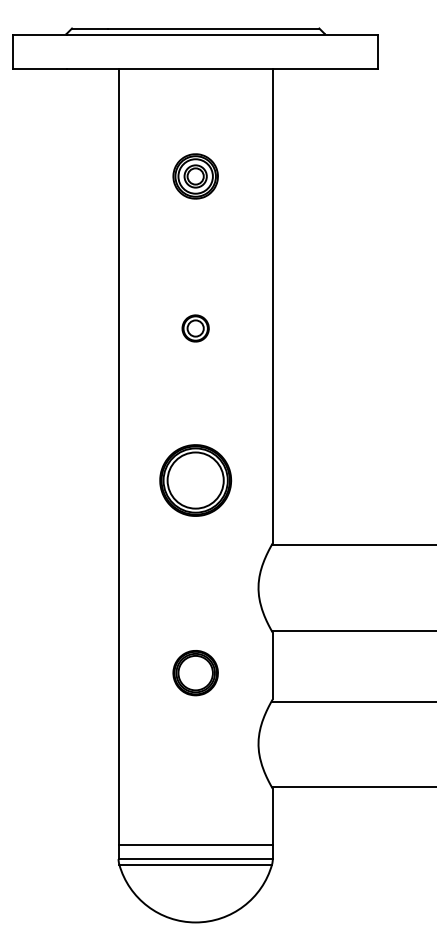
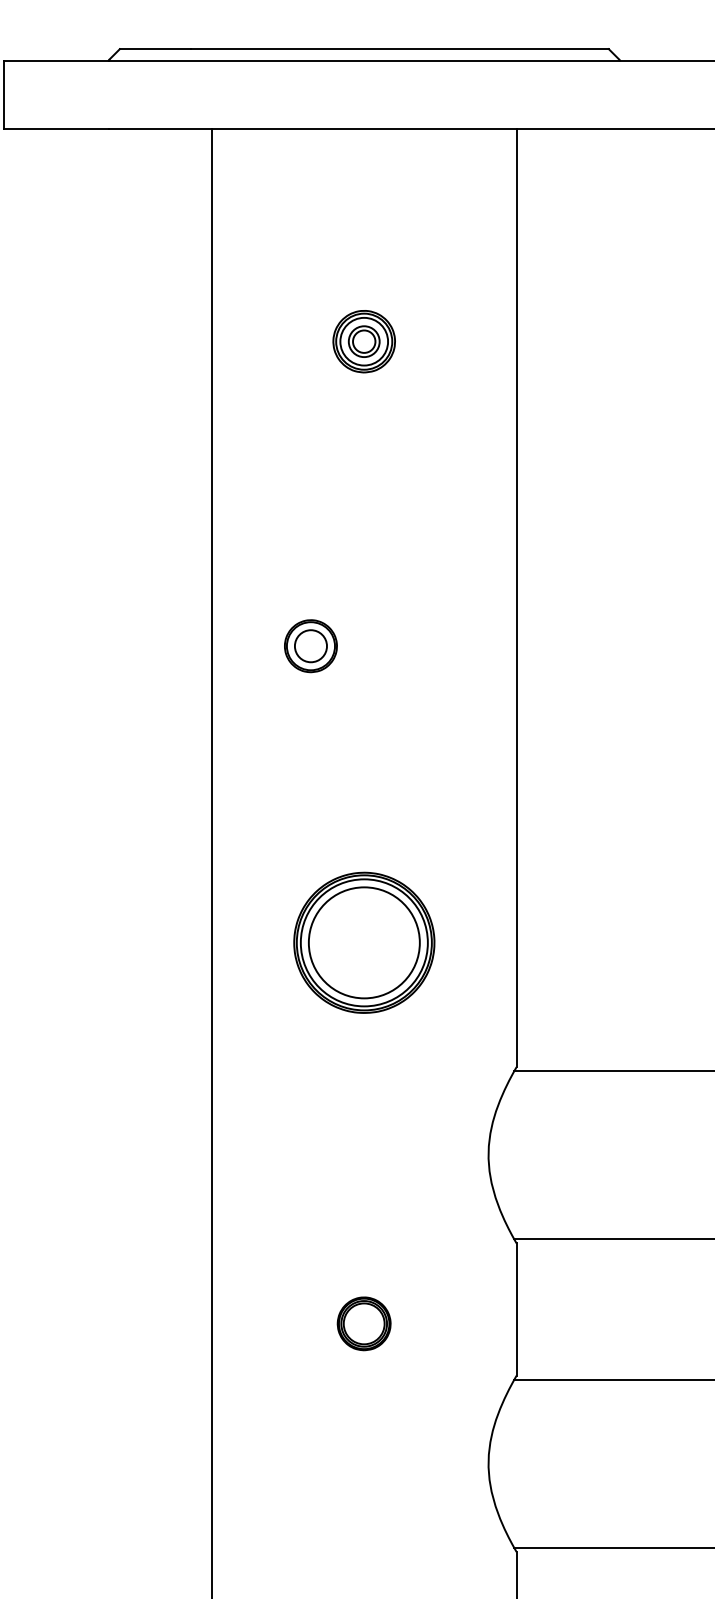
part: (195, 176) -> (363, 341), size x0.7
part: (195, 328) -> (310, 646), moved
part: (195, 673) -> (363, 1324), size x0.6

